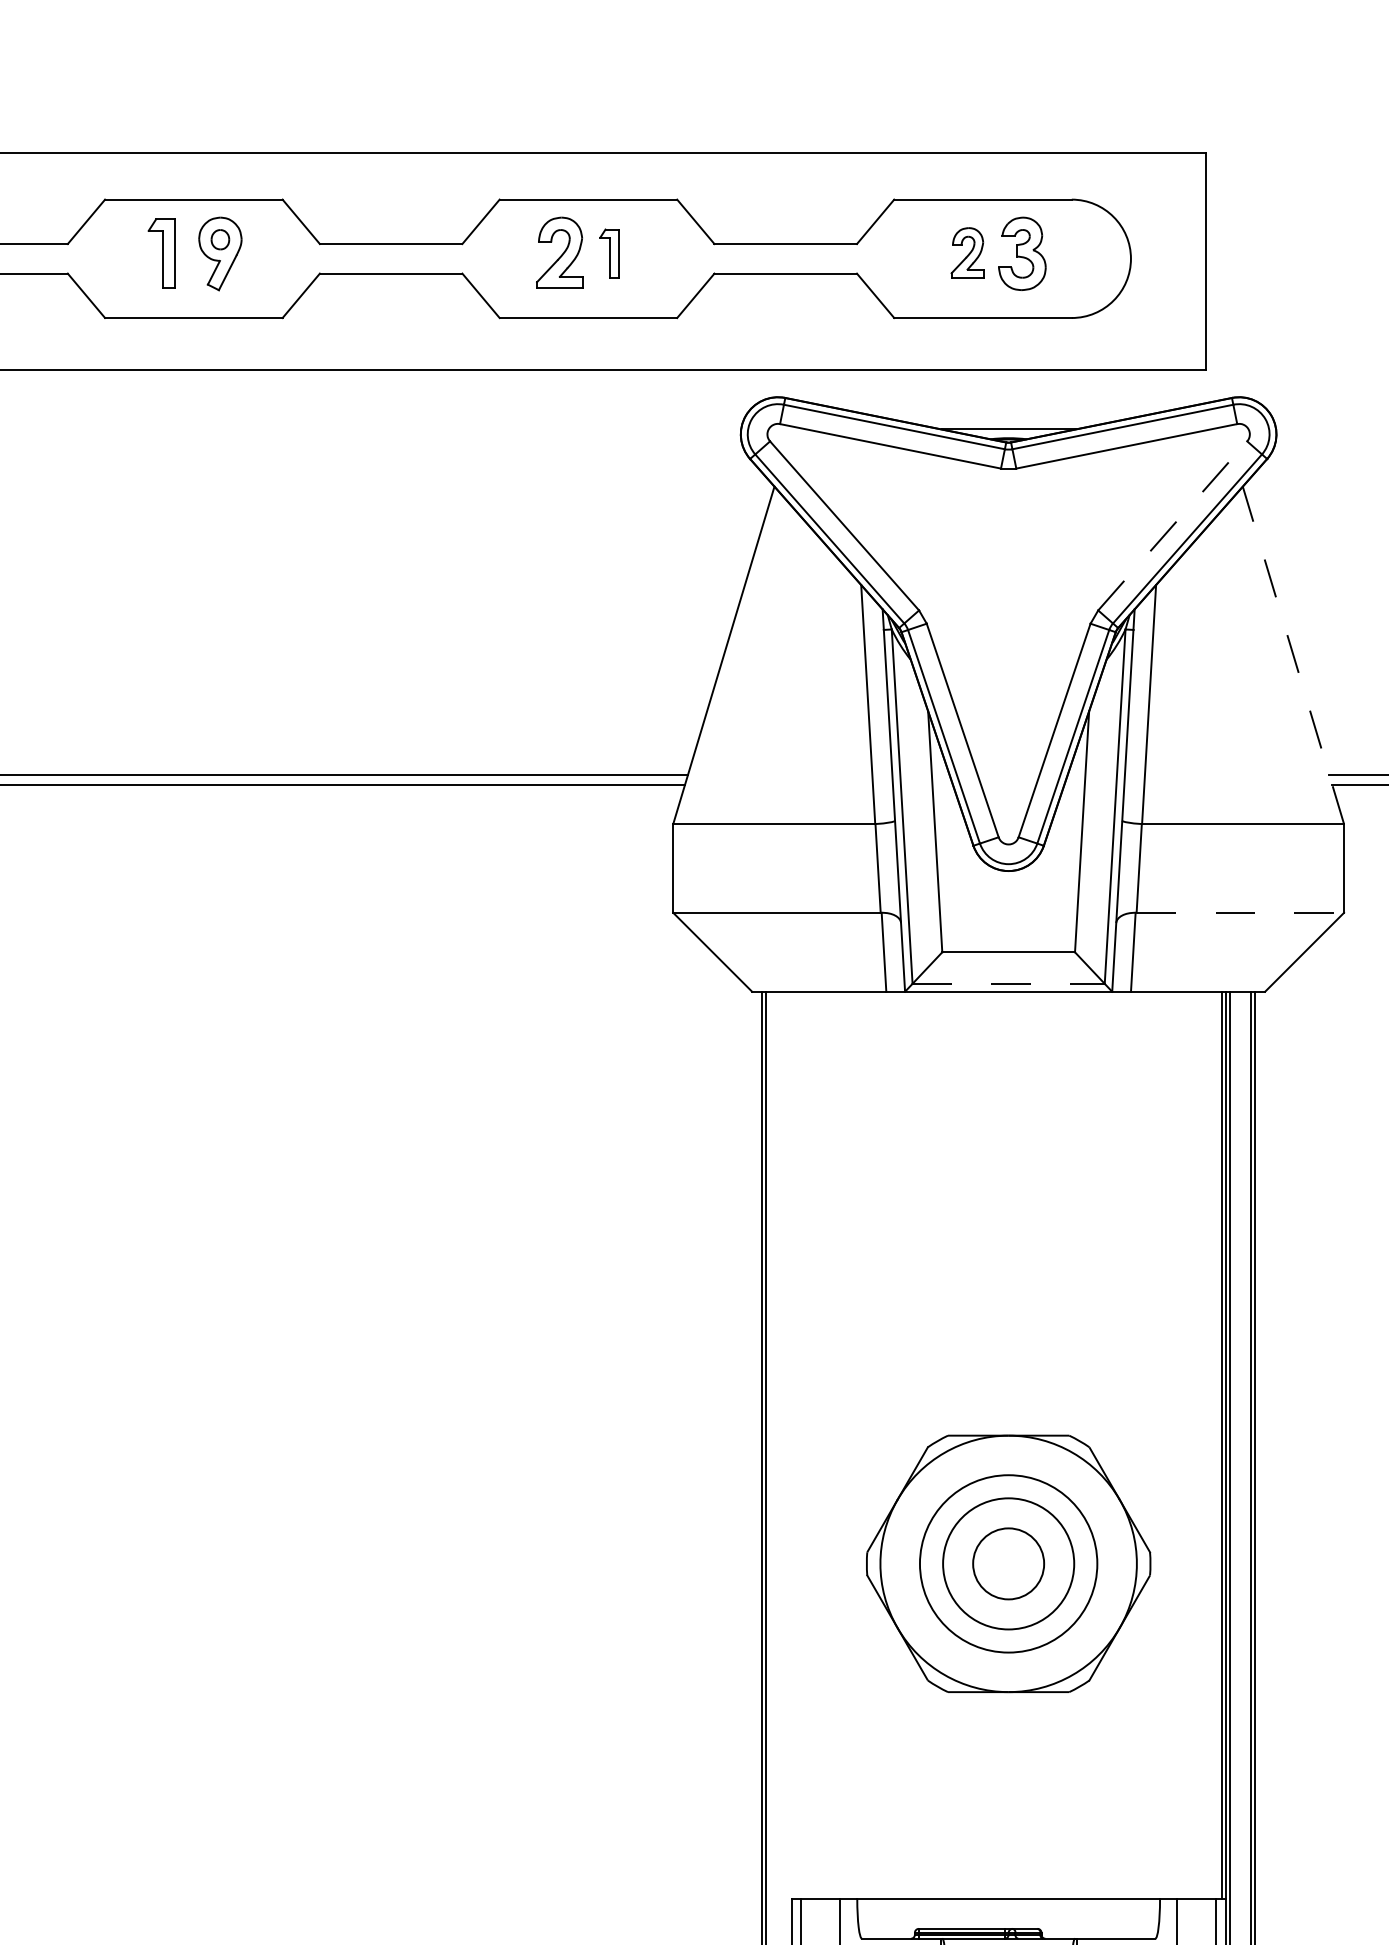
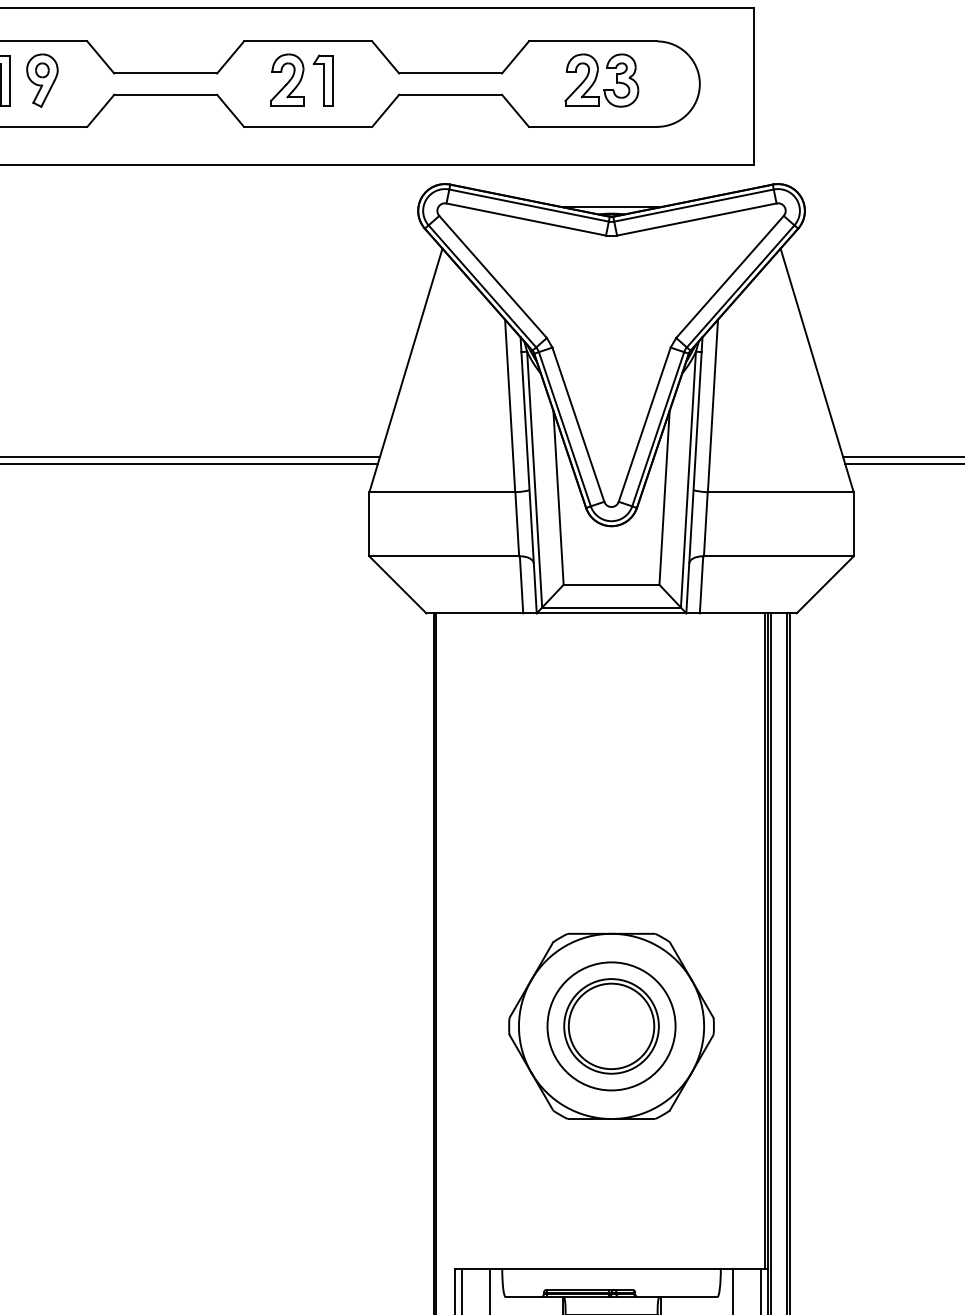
part: (967, 252) -> (581, 79), size x1.43
part: (609, 253) -> (323, 80), size x1.43
line: (1172, 525) -> (729, 276), dashed -> solid
line: (1293, 654) -> (817, 369), dashed -> solid
line: (1240, 912) -> (778, 556), dashed -> solid
line: (1009, 983) -> (612, 607), dashed -> solid
circle: (1008, 1563) -> (611, 1026), size x1.67

